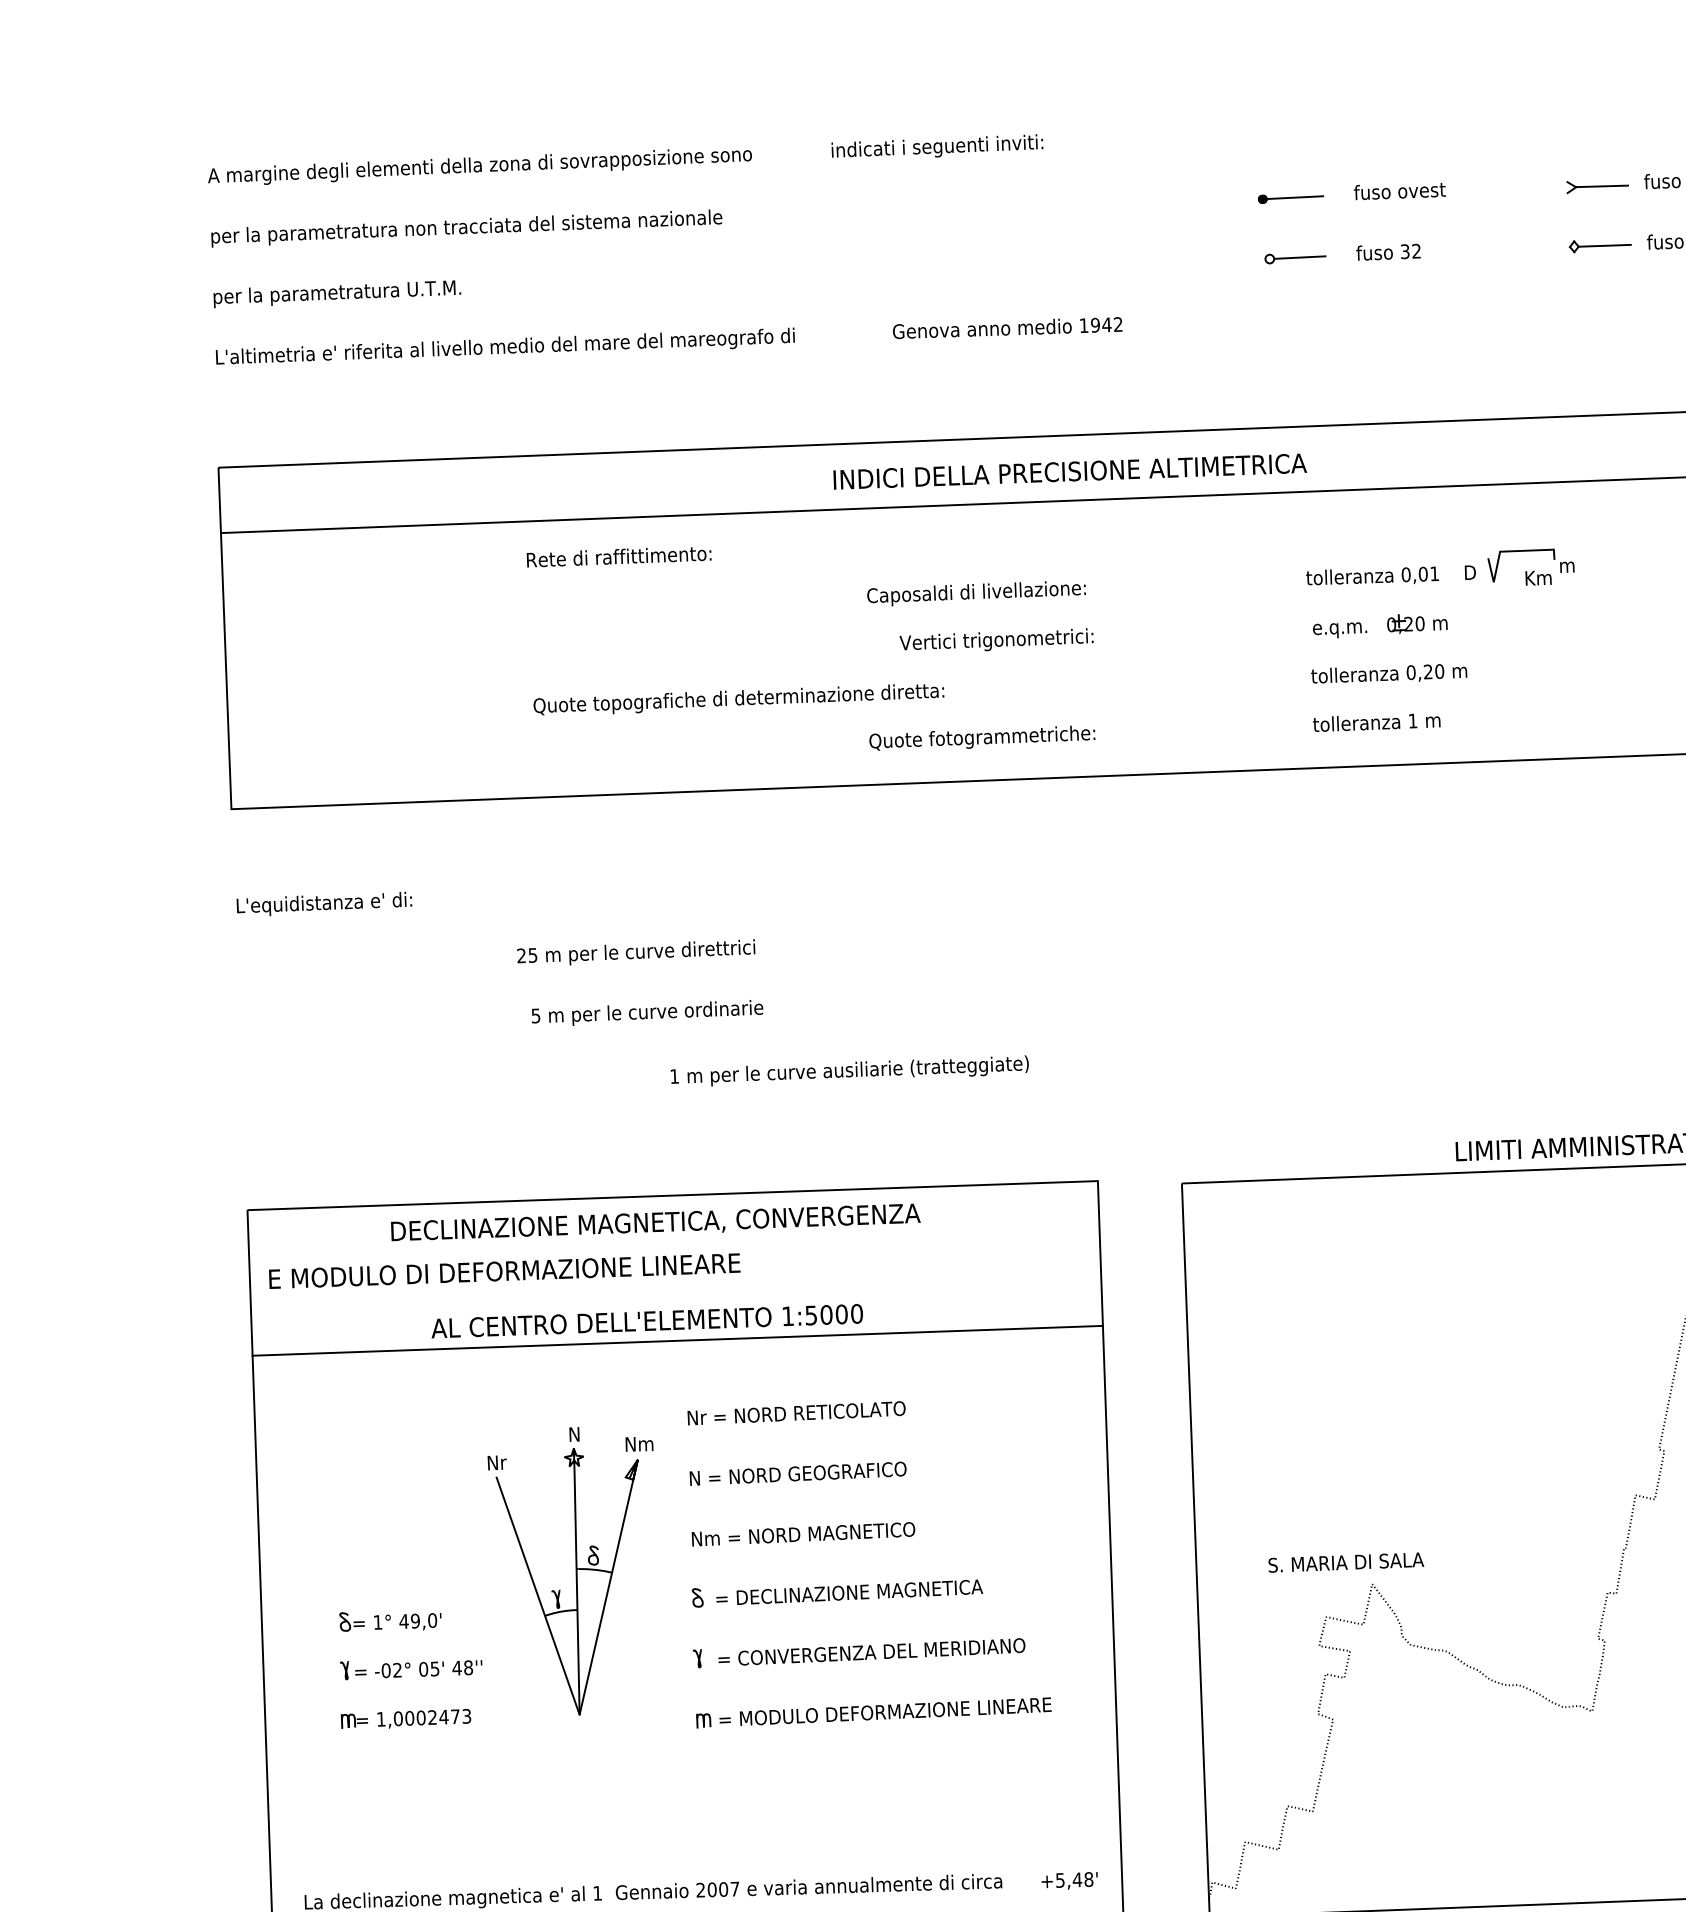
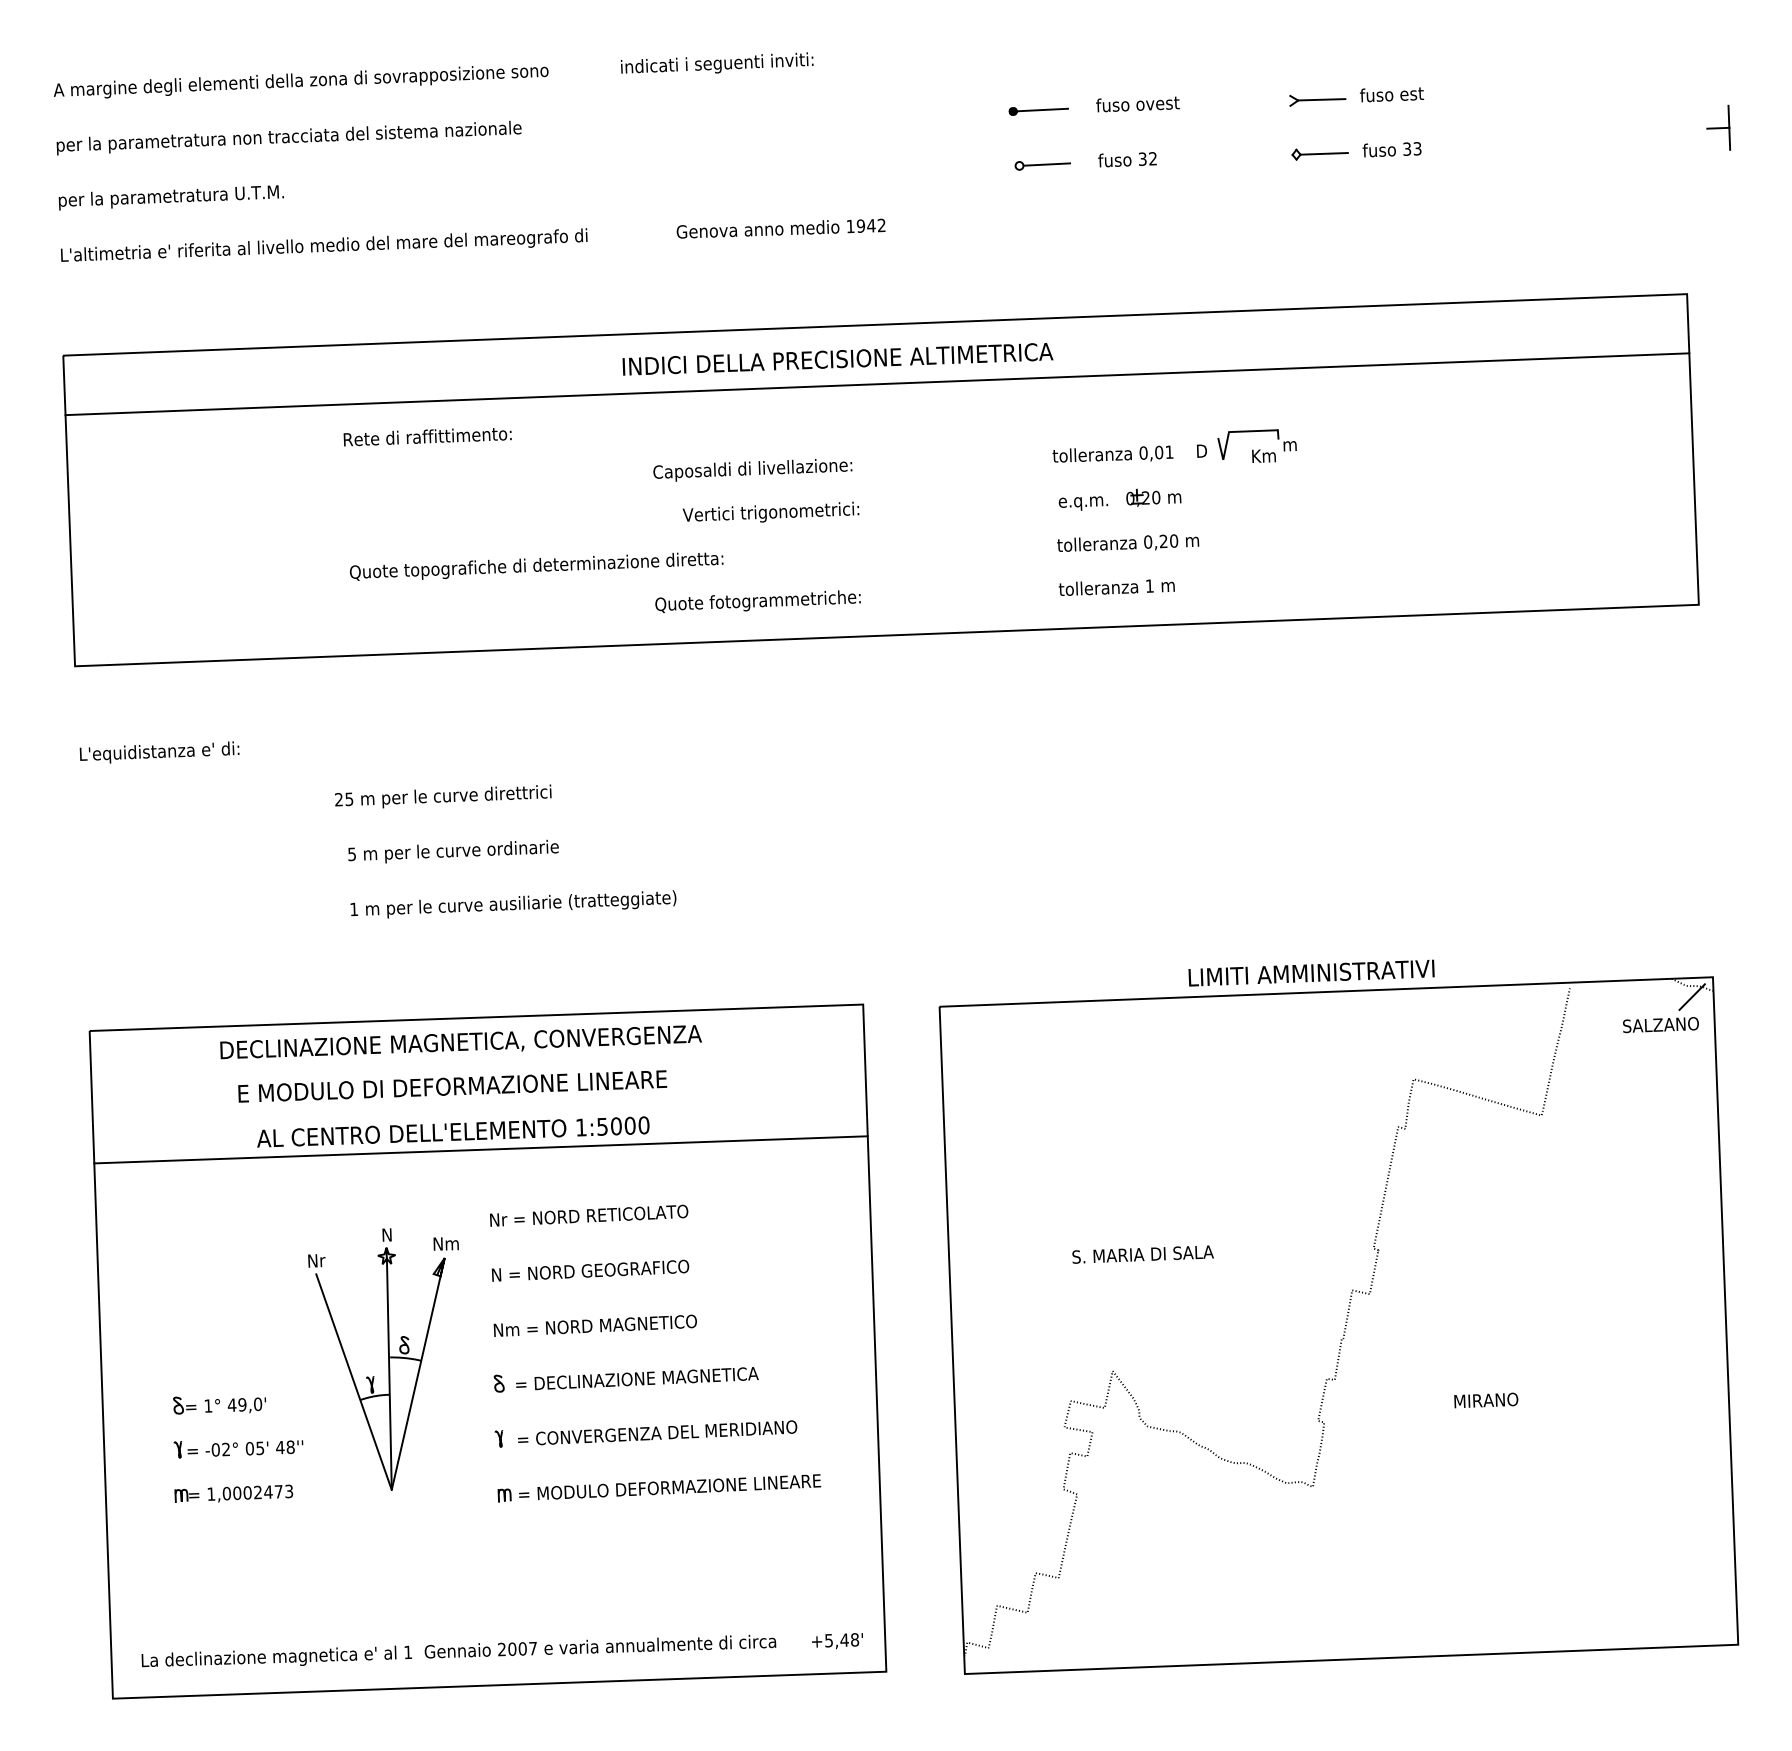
text: (849, 1071) -> (513, 904), moved
text: (504, 1271) -> (452, 1086), moved
text: (1345, 1562) -> (1142, 1254), moved

